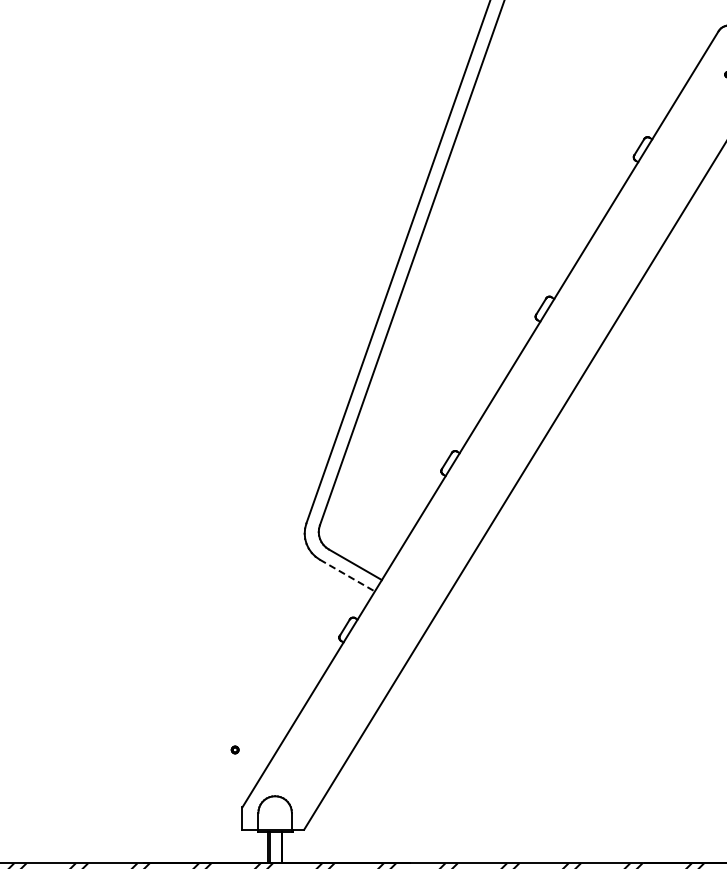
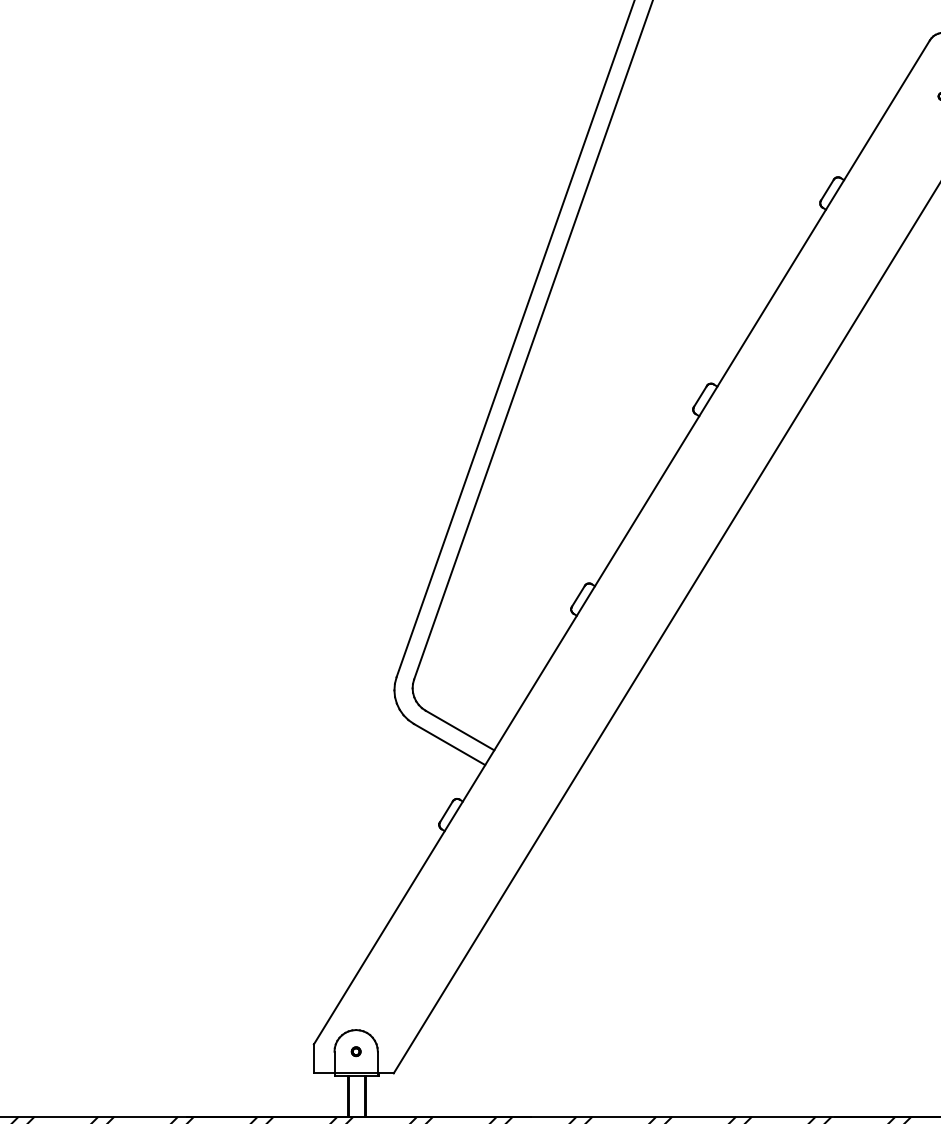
line: (347, 575) -> (449, 744), dashed -> solid
part: (234, 749) -> (355, 1051), moved

